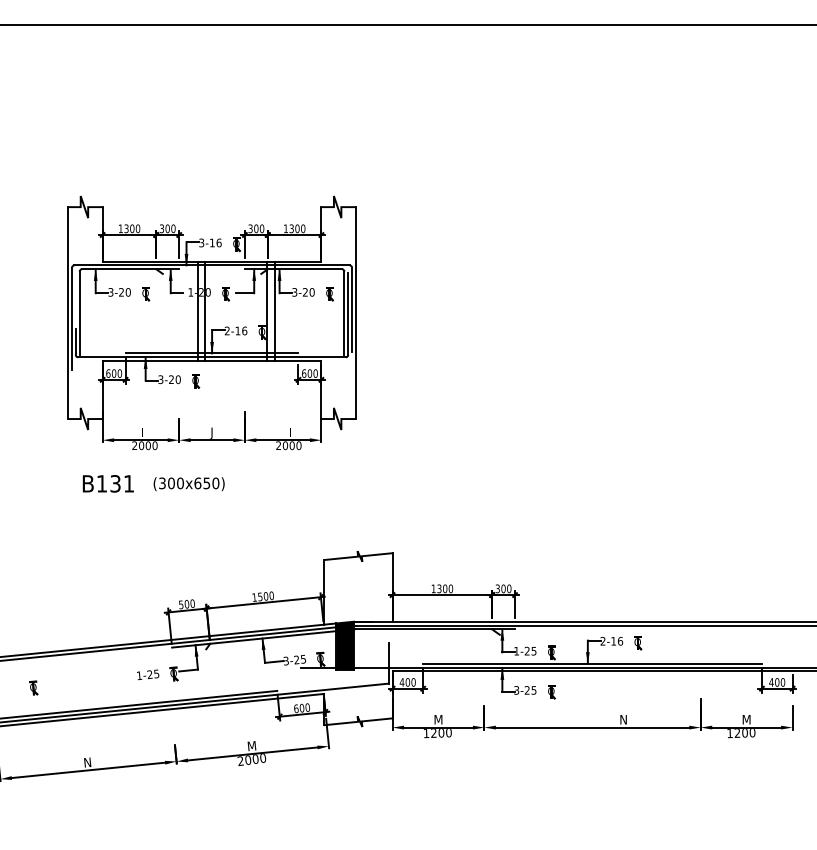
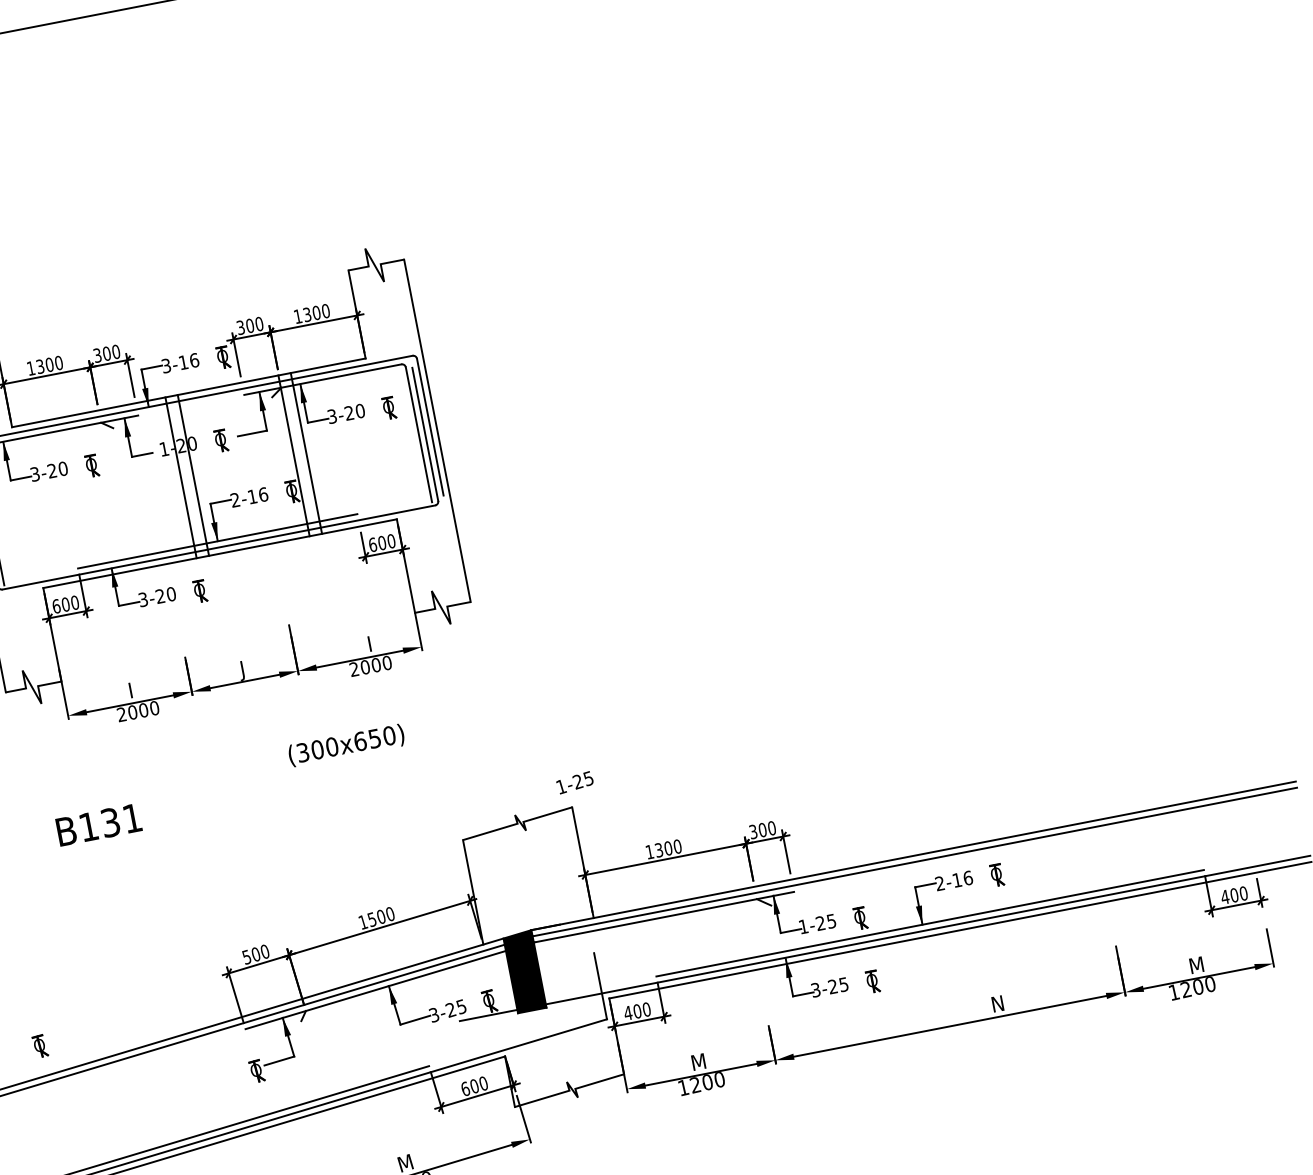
text: (107, 483) -> (97, 824), moved
text: (188, 484) -> (345, 746), moved
text: (148, 674) -> (575, 782), moved
part: (33, 687) -> (39, 1045), moved

